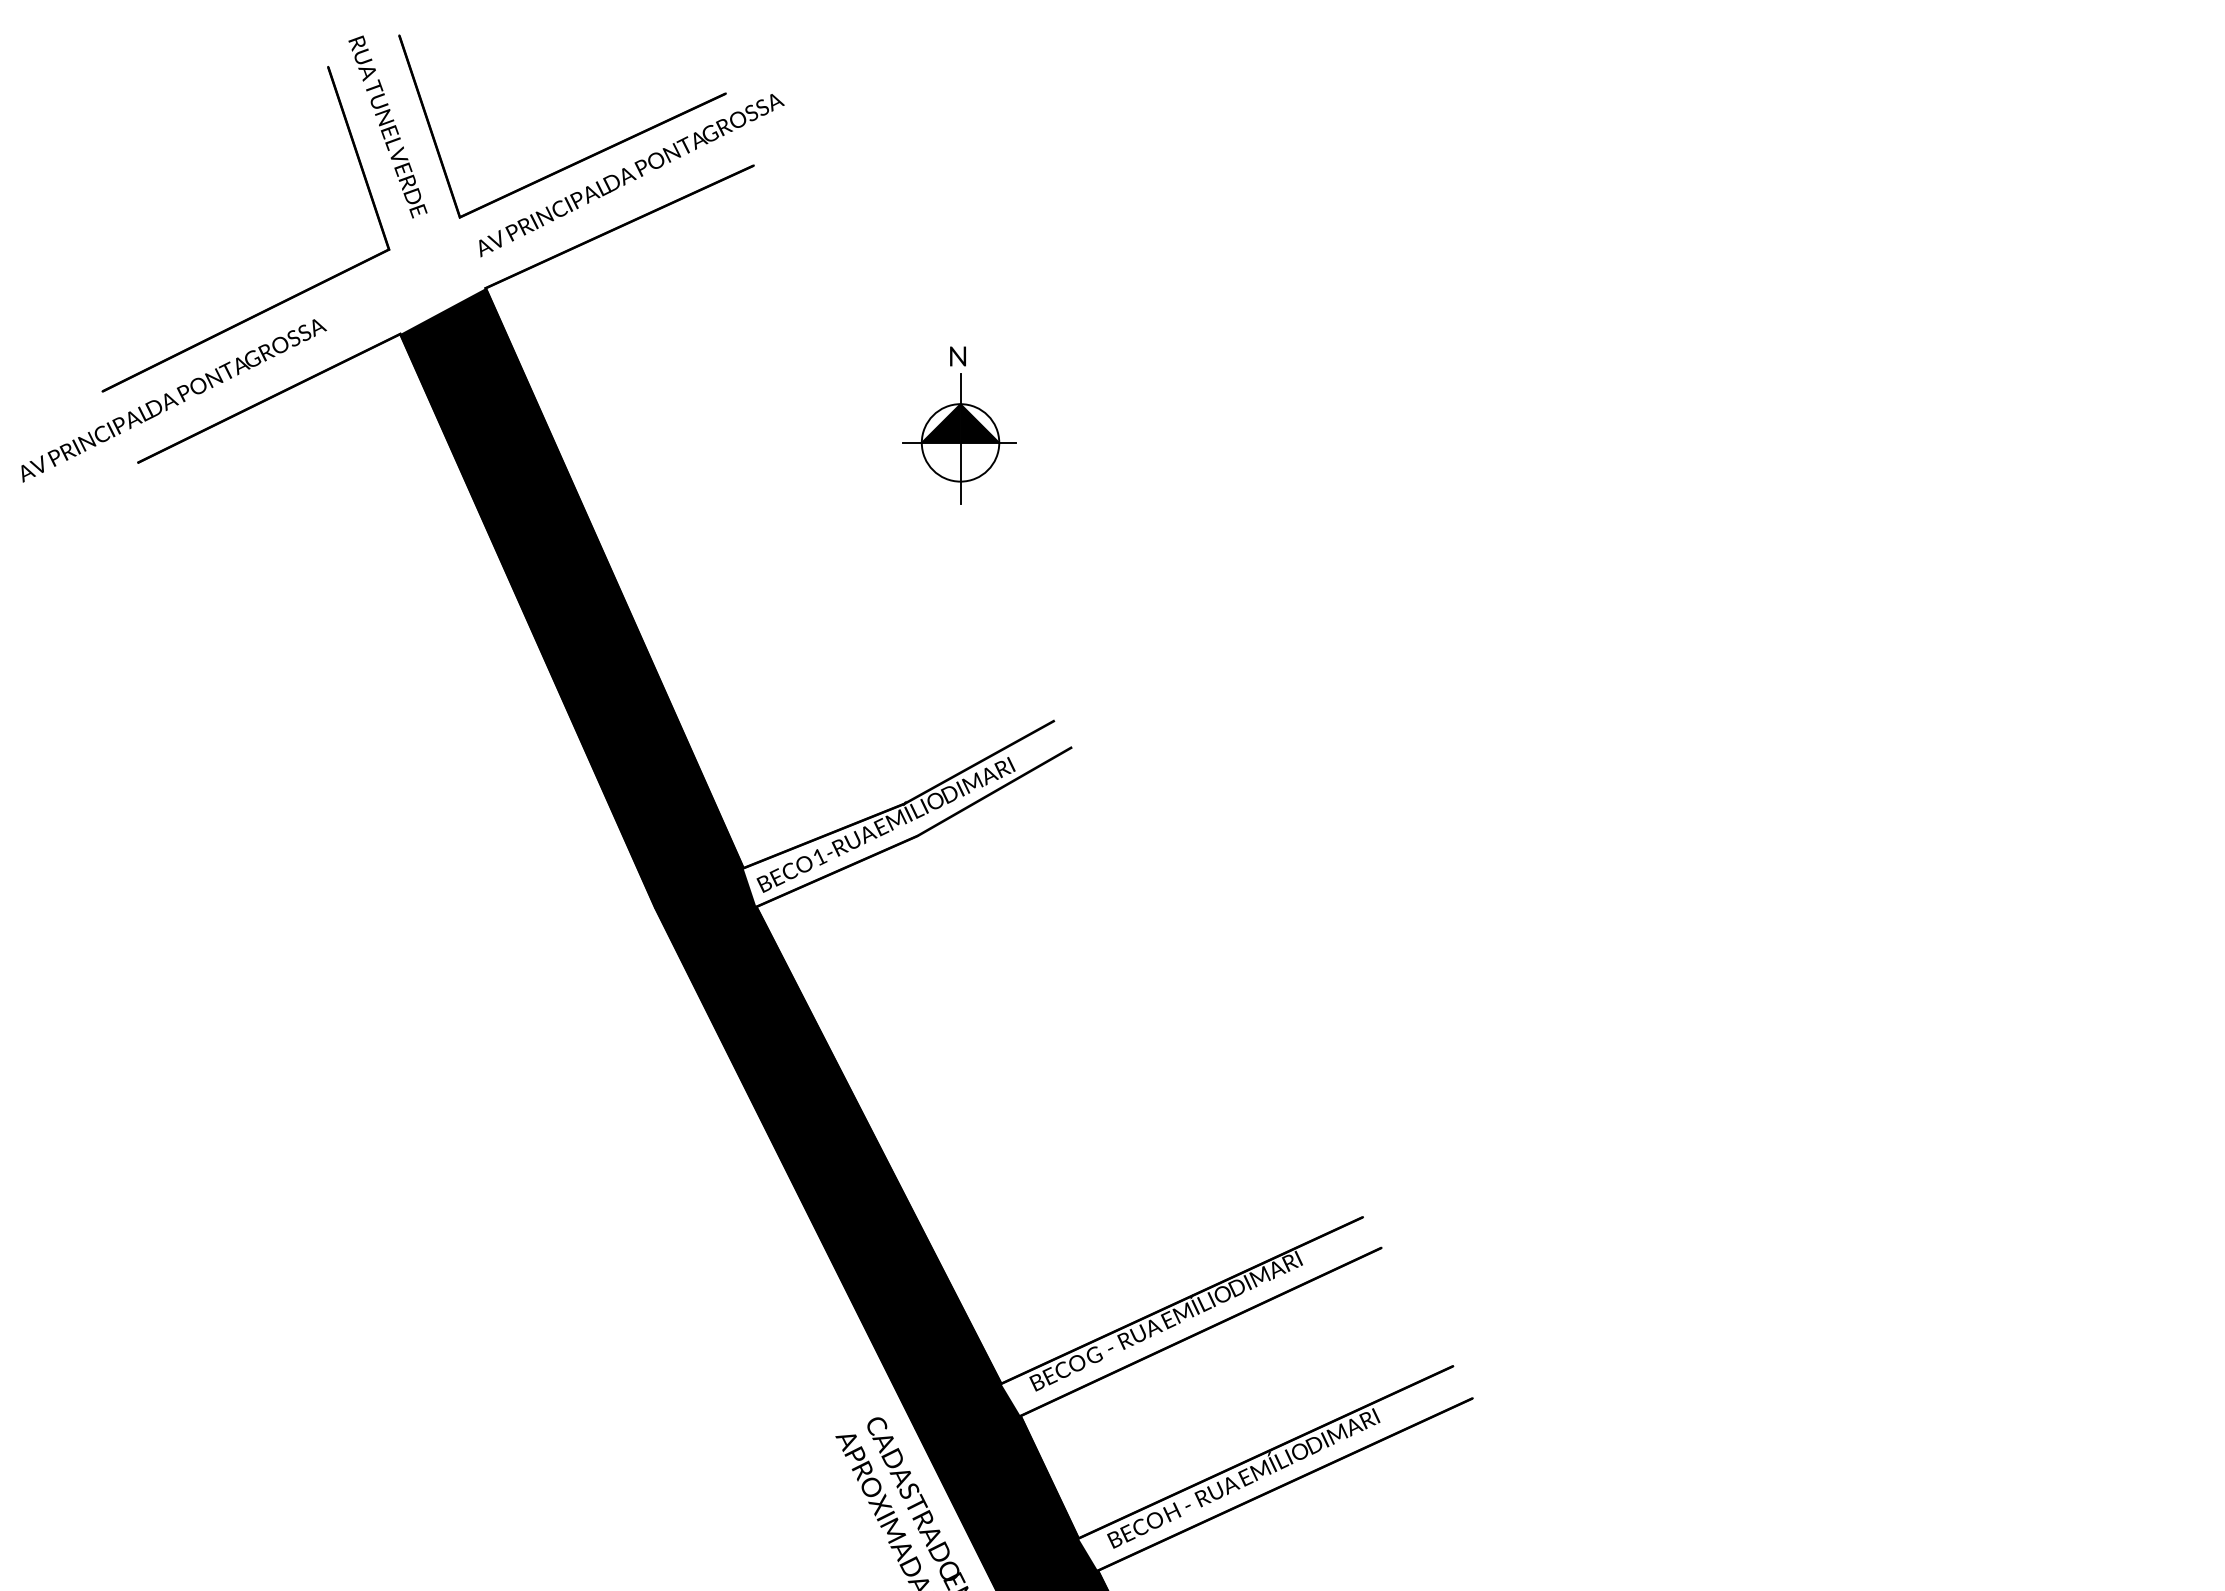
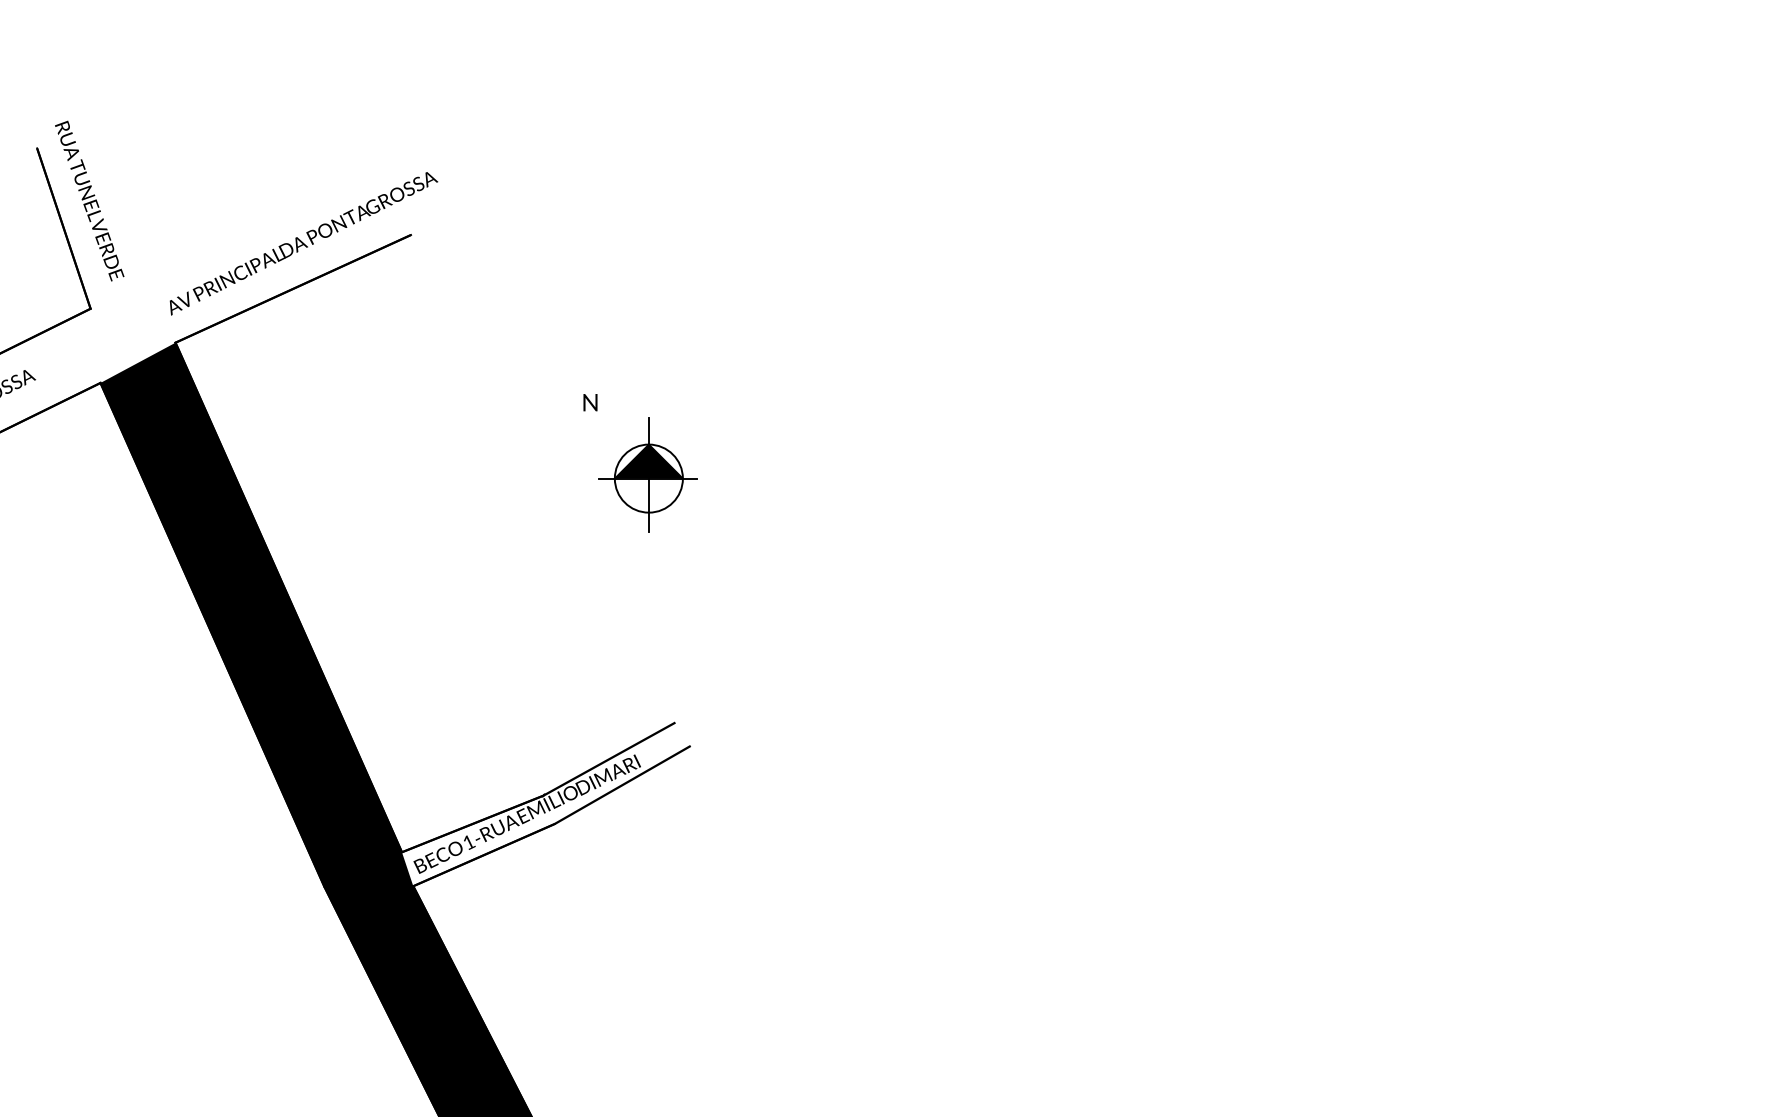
part: (578, 160) -> (257, 230), removed
part: (959, 438) -> (647, 474), moved

